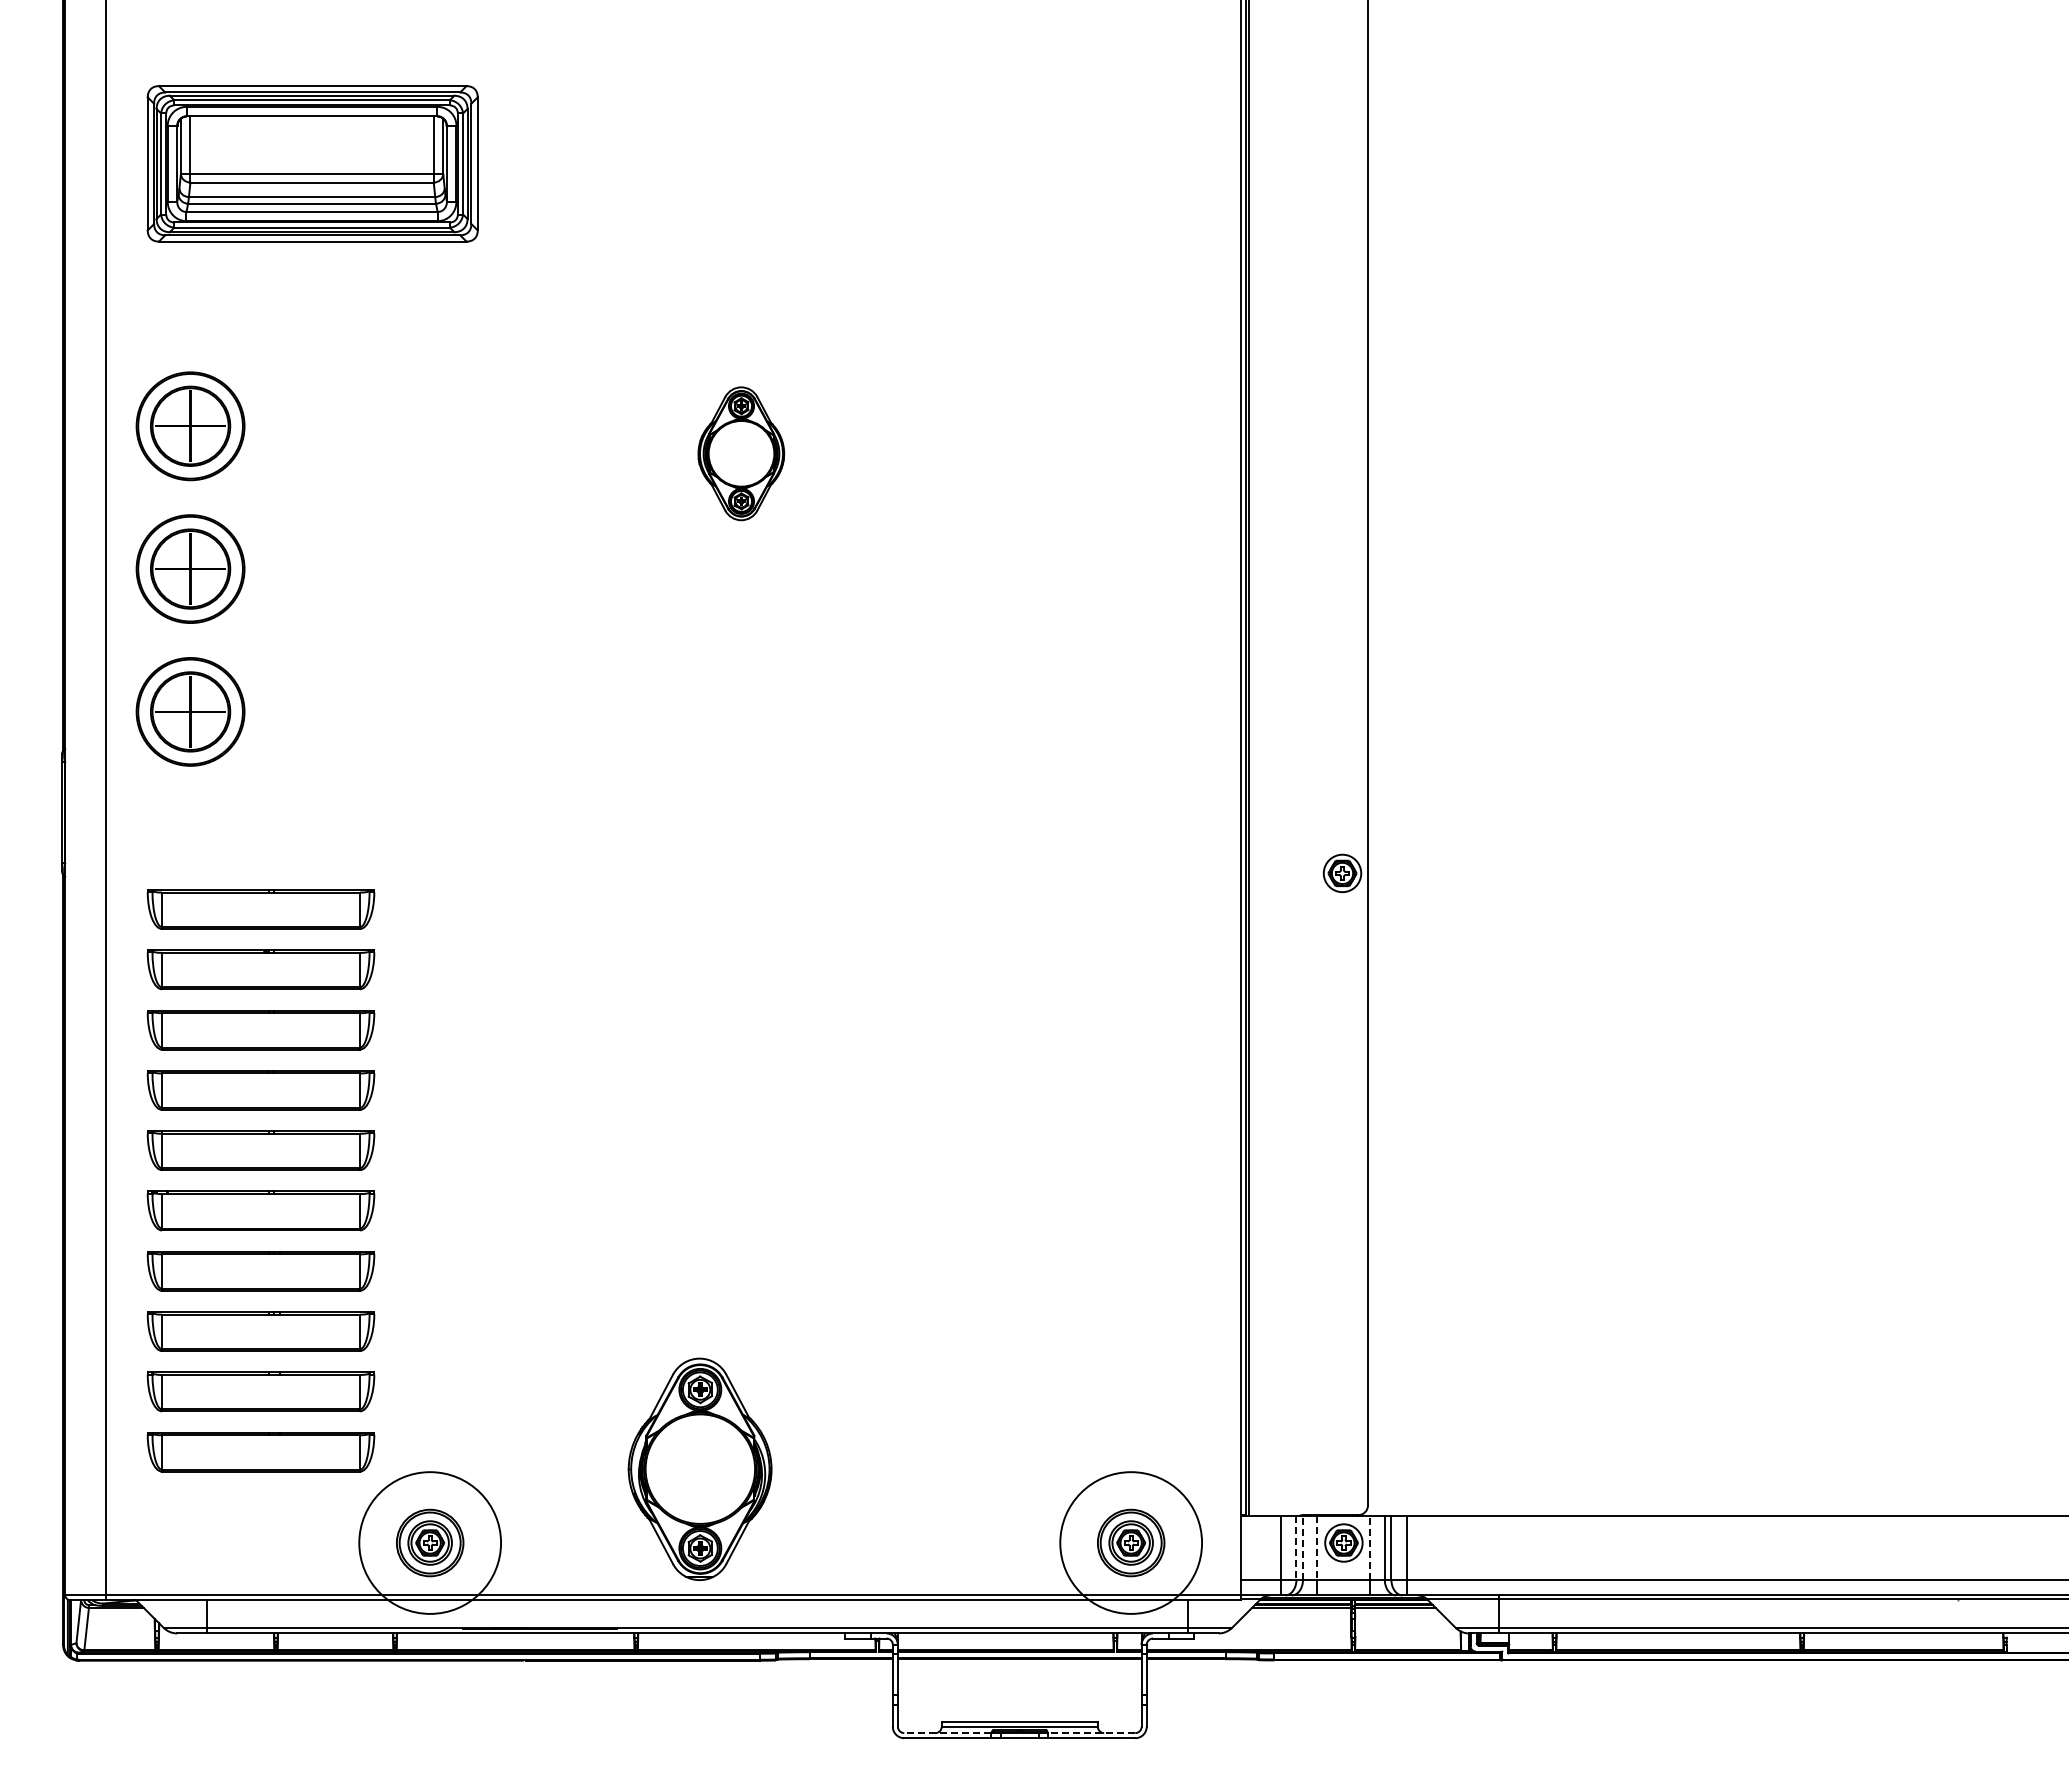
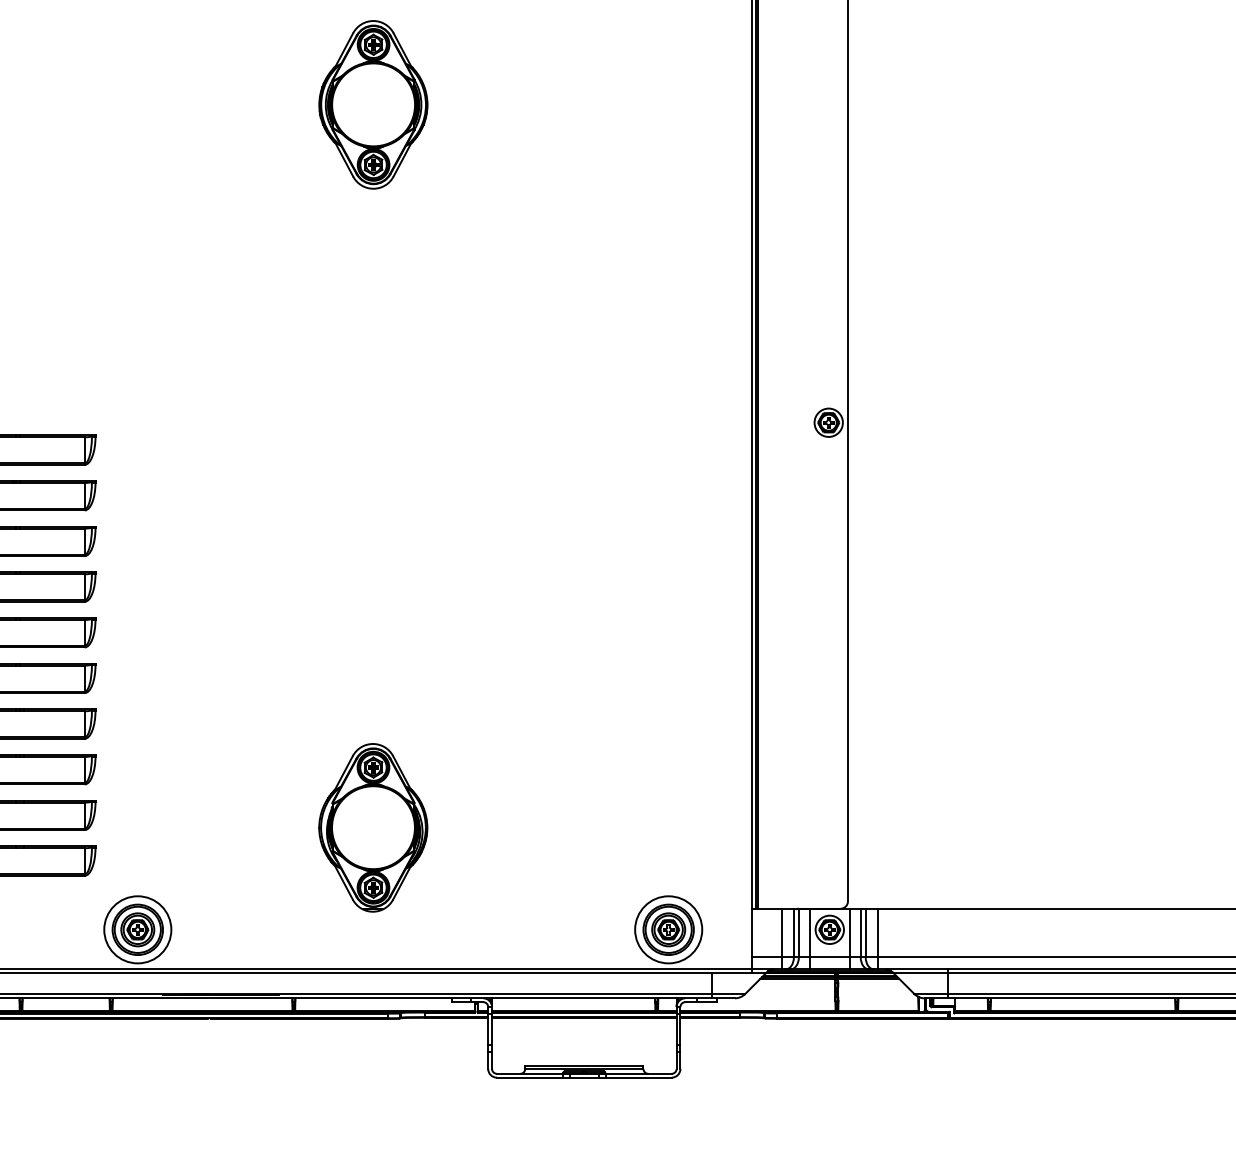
part: (741, 453) -> (373, 104), size x1.67
part: (699, 1468) -> (372, 827), moved
circle: (429, 1542) -> (137, 929), size x0.62
circle: (1130, 1542) -> (668, 929), size x0.62
line: (1296, 1547) -> (793, 933), dashed -> solid
line: (1303, 1547) -> (799, 933), dashed -> solid
line: (1317, 1547) -> (809, 933), dashed -> solid
line: (1370, 1547) -> (849, 933), dashed -> solid
line: (947, 1733) -> (529, 1074), dashed -> solid
line: (1091, 1733) -> (638, 1074), dashed -> solid

